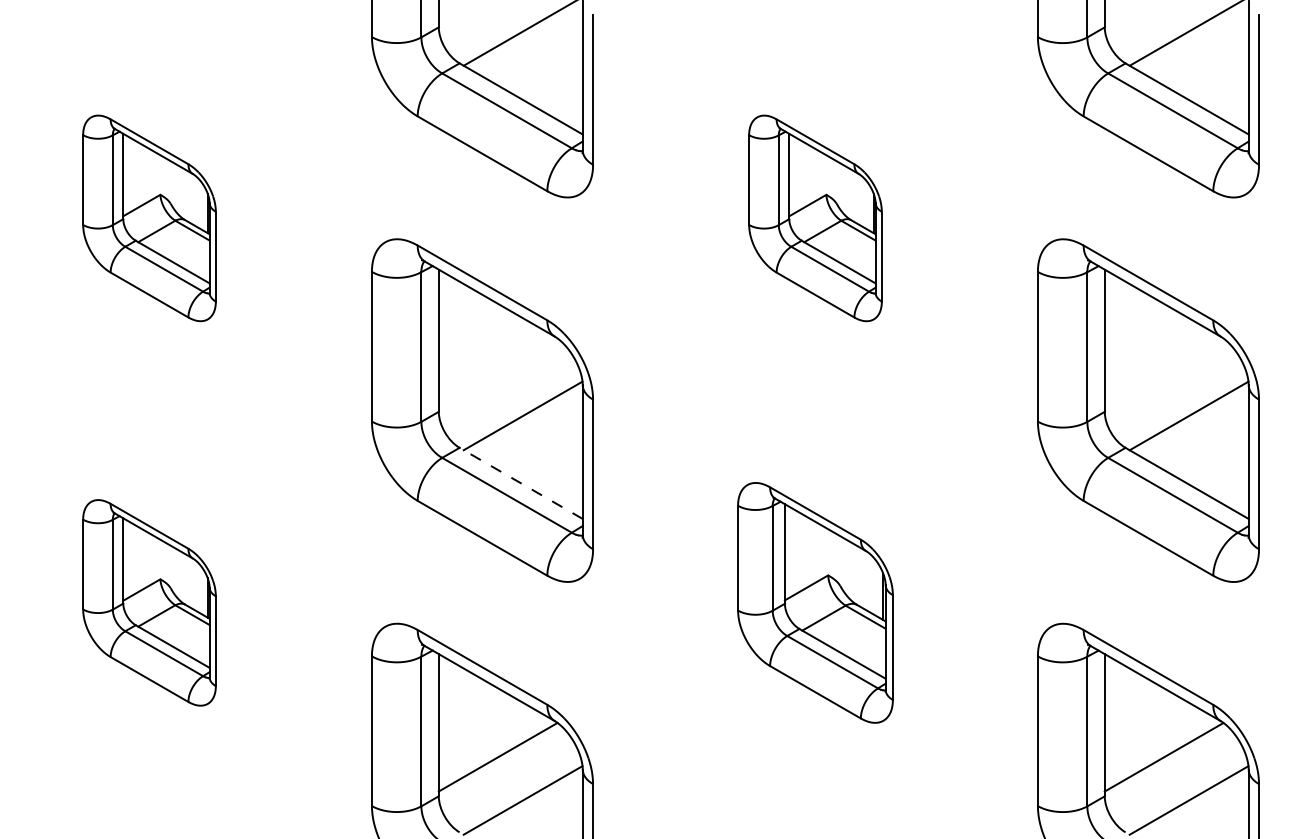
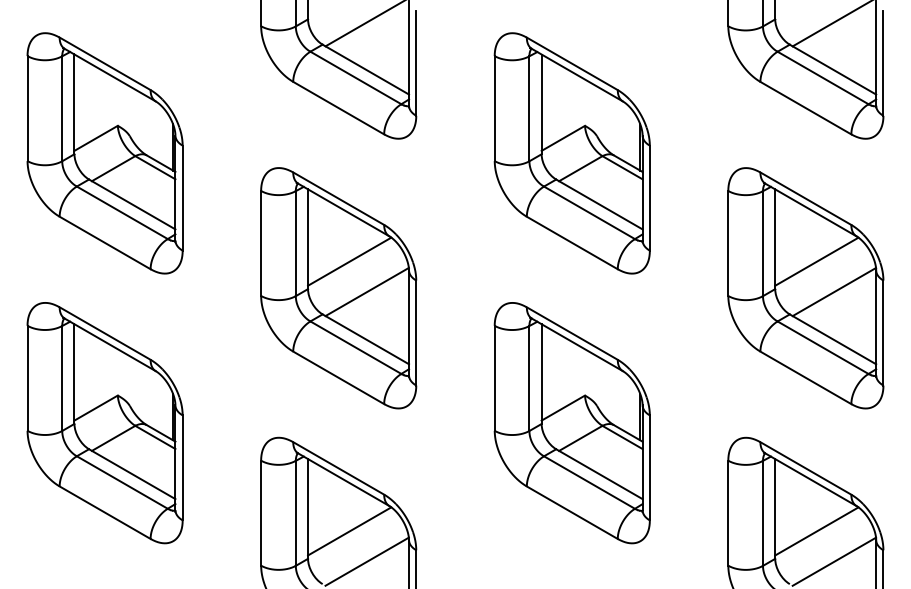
part: (149, 218) -> (105, 153), size x1.67
part: (815, 218) -> (572, 153), size x1.67
line: (497, 372) -> (349, 261), added
line: (1163, 372) -> (816, 261), added
line: (520, 483) -> (365, 339), dashed -> solid
part: (149, 602) -> (105, 422), size x1.67
part: (815, 602) -> (572, 422), size x1.43

